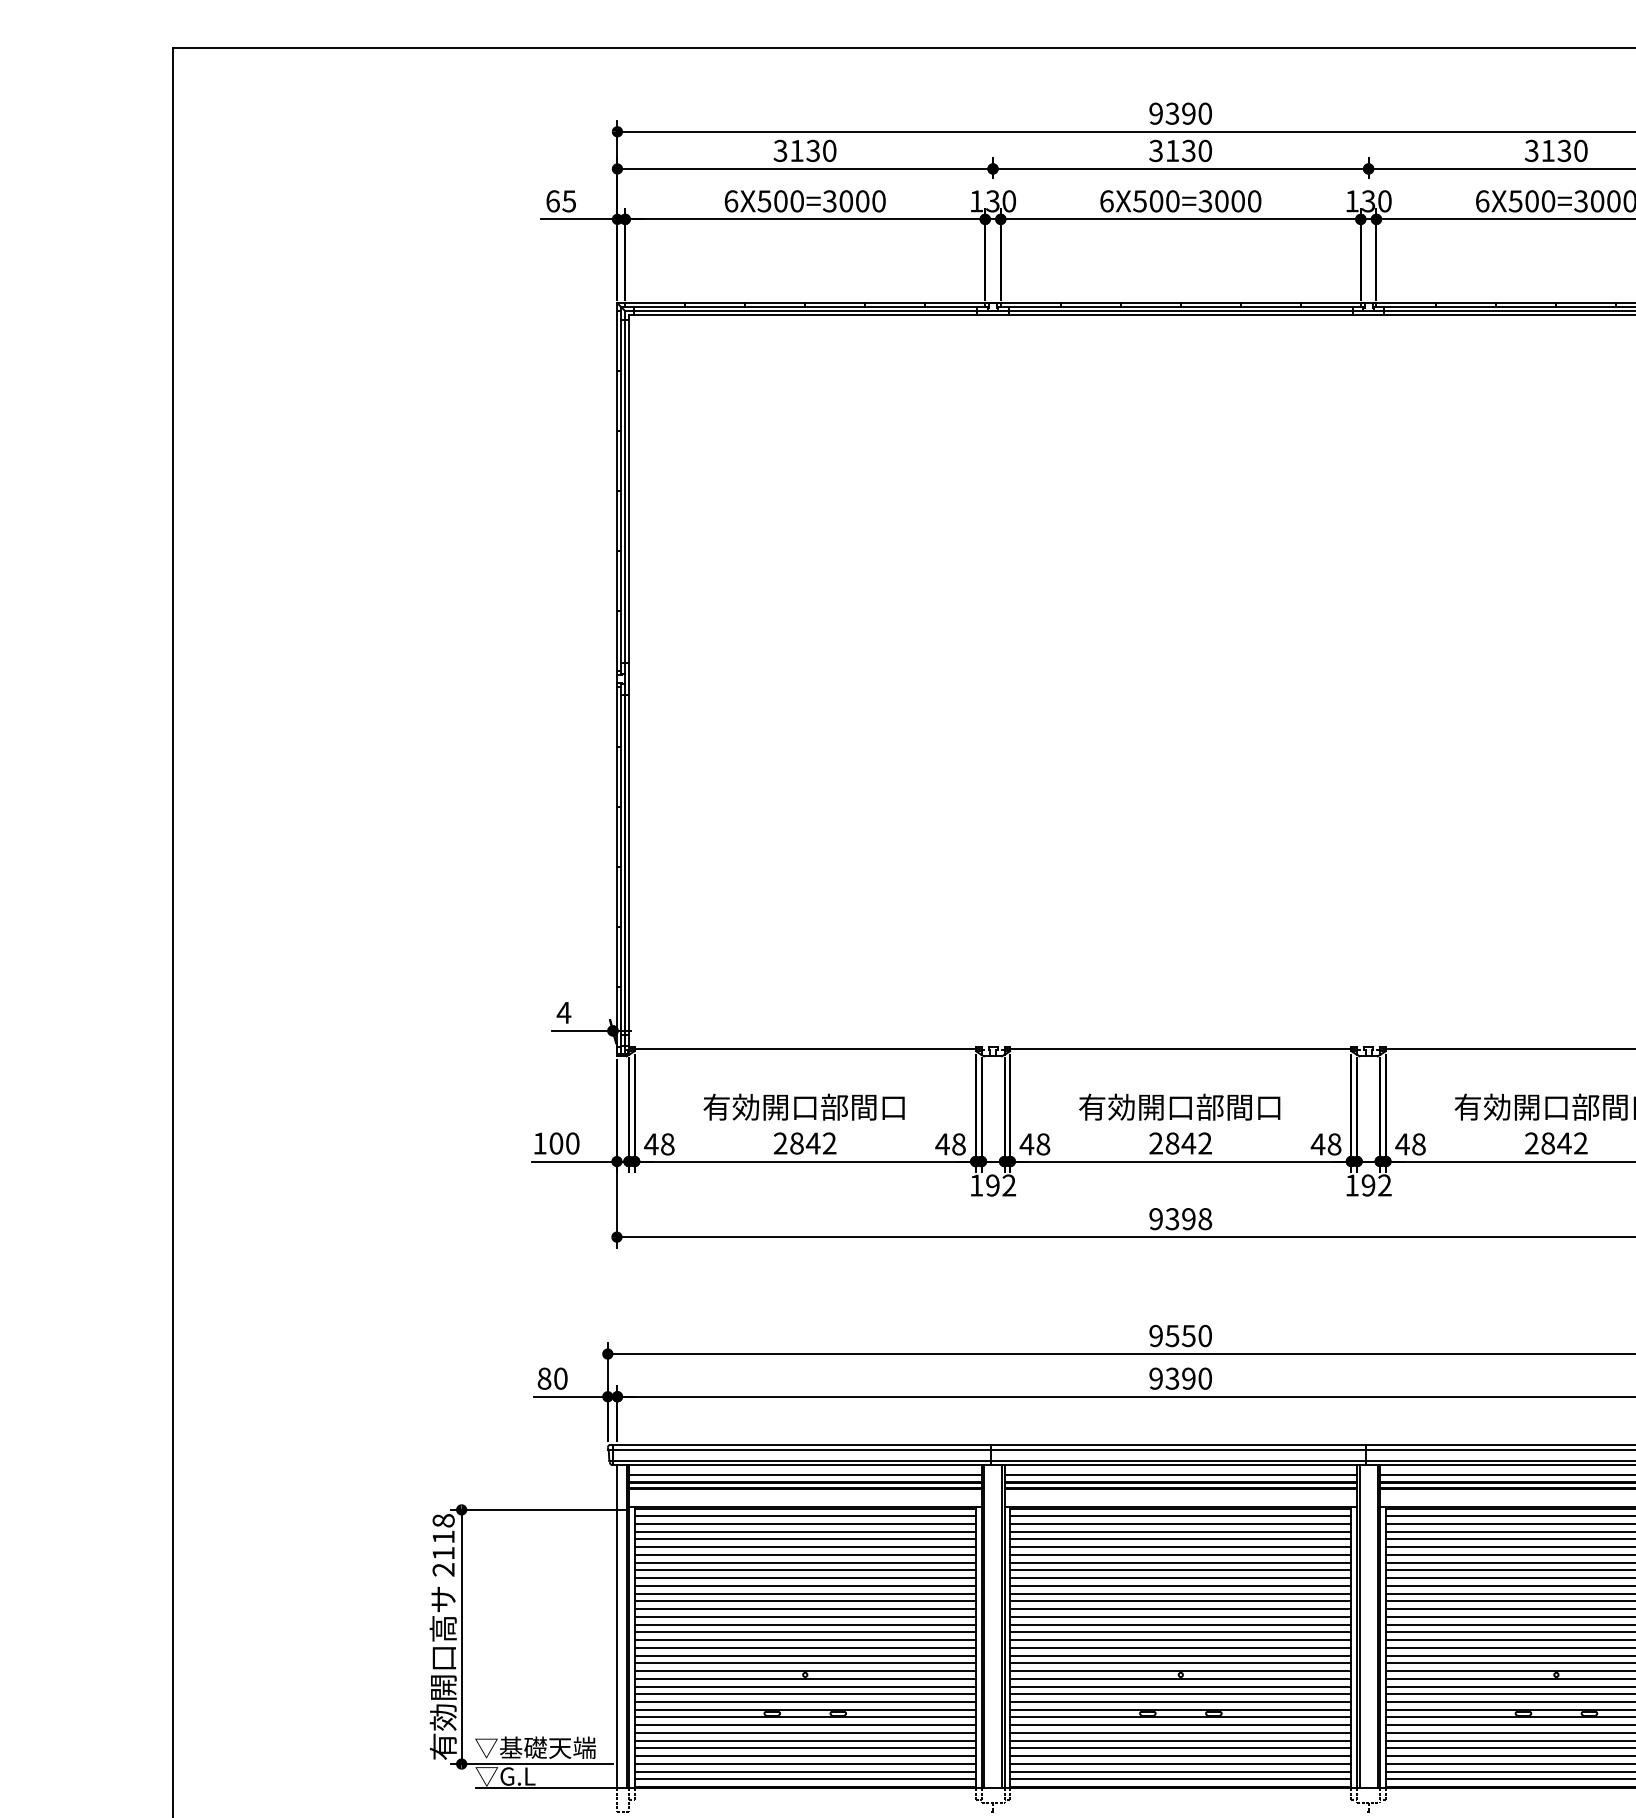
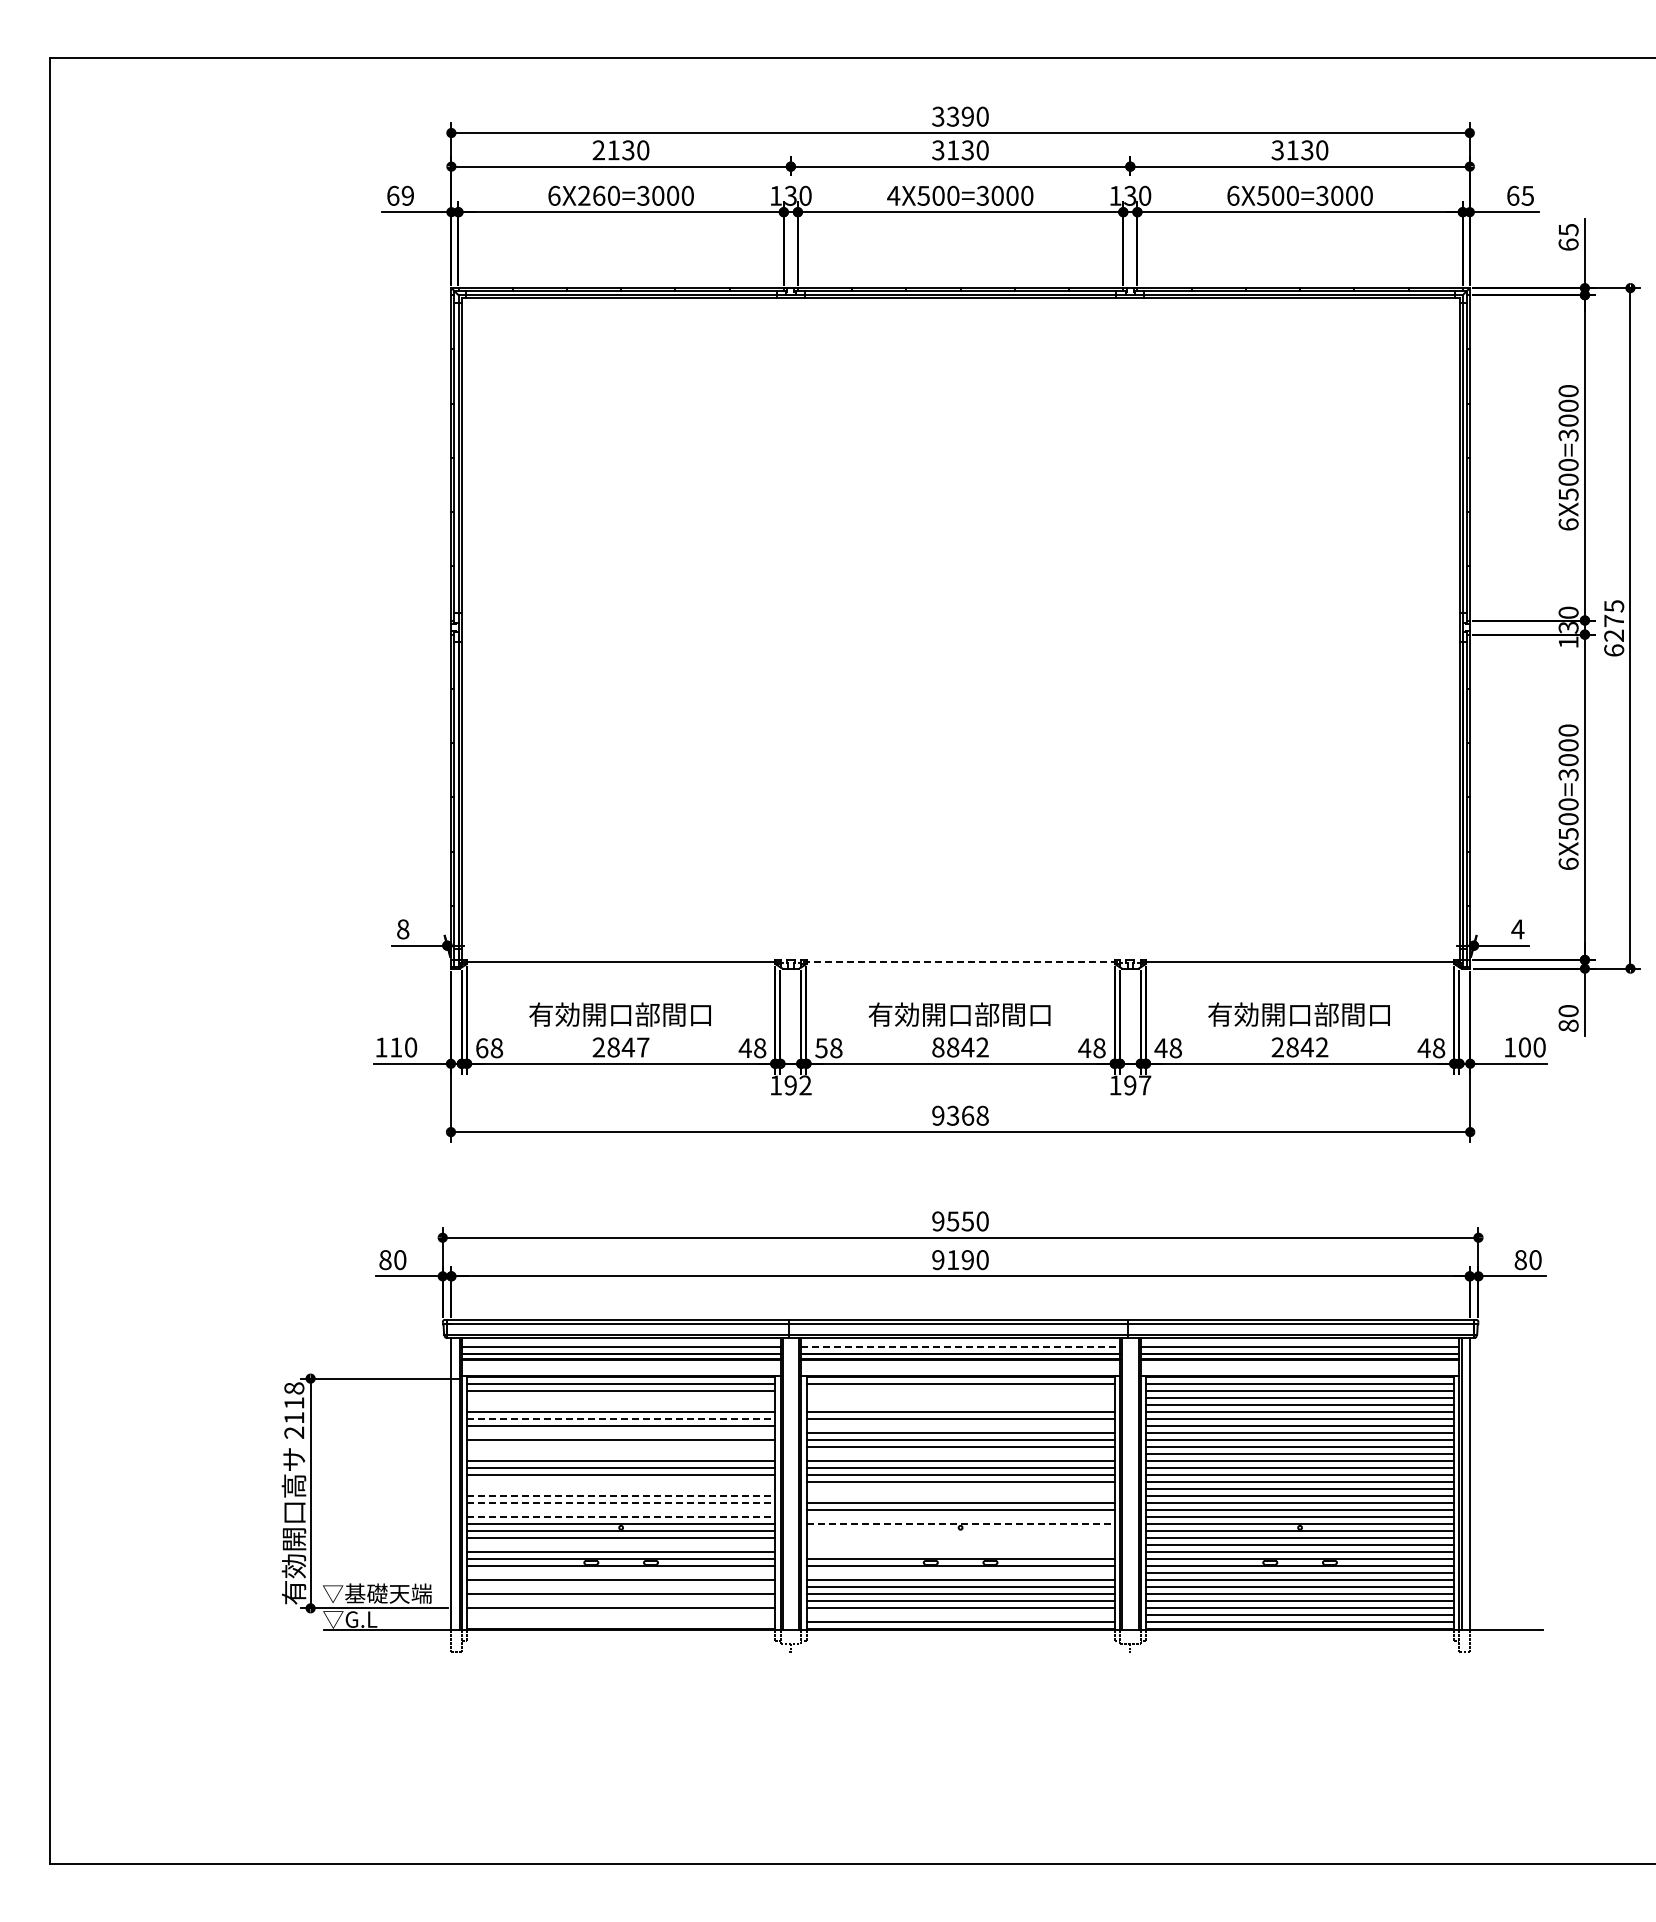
text: (1156, 113) -> (938, 116), 9390 -> 3390
text: (780, 151) -> (598, 150), 3130 -> 2130
text: (568, 200) -> (407, 195), 65 -> 69
text: (772, 200) -> (591, 195), 6X500=3000 -> 6X260=3000
text: (1106, 200) -> (893, 195), 6X500=3000 -> 4X500=3000
text: (563, 1012) -> (402, 929), 4 -> 8
line: (1180, 1049) -> (960, 962), solid -> dashed
text: (556, 1143) -> (396, 1047), 100 -> 110
text: (829, 1143) -> (643, 1047), 2842 -> 2847
text: (1156, 1143) -> (938, 1047), 2842 -> 8842
text: (650, 1144) -> (481, 1048), 48 -> 68
text: (1026, 1144) -> (821, 1048), 48 -> 58
text: (1385, 1185) -> (1145, 1085), 192 -> 197
text: (1188, 1218) -> (967, 1115), 9398 -> 9368
text: (1171, 1379) -> (952, 1260), 9390 -> 9190
line: (1181, 1474) -> (961, 1346), solid -> dashed
line: (1180, 1524) -> (960, 1391), removed
line: (805, 1531) -> (621, 1398), removed
line: (1180, 1531) -> (960, 1398), removed
line: (805, 1539) -> (621, 1405), removed
line: (1180, 1539) -> (960, 1405), removed
line: (805, 1555) -> (621, 1419), solid -> dashed
line: (1180, 1562) -> (960, 1426), removed
line: (805, 1570) -> (621, 1433), removed
line: (805, 1586) -> (621, 1447), removed
line: (805, 1593) -> (621, 1454), removed
line: (1180, 1593) -> (960, 1454), removed
line: (805, 1624) -> (621, 1482), removed
line: (805, 1632) -> (621, 1489), removed
line: (1180, 1632) -> (960, 1489), removed
line: (805, 1640) -> (621, 1496), solid -> dashed
line: (1180, 1640) -> (960, 1496), removed
line: (805, 1648) -> (621, 1503), solid -> dashed
line: (805, 1655) -> (621, 1510), removed
line: (805, 1663) -> (621, 1517), solid -> dashed
line: (1180, 1663) -> (960, 1517), removed
line: (1181, 1671) -> (961, 1524), solid -> dashed
line: (1180, 1679) -> (960, 1531), removed
line: (1180, 1686) -> (960, 1538), removed
line: (805, 1694) -> (621, 1545), removed
line: (1180, 1694) -> (960, 1545), removed
line: (1180, 1702) -> (960, 1552), removed
line: (805, 1725) -> (621, 1573), removed
line: (1180, 1725) -> (960, 1573), removed
line: (805, 1741) -> (621, 1587), removed
line: (805, 1756) -> (621, 1601), removed
line: (805, 1771) -> (621, 1615), removed
line: (1180, 1771) -> (960, 1615), removed
line: (805, 1779) -> (621, 1622), removed

